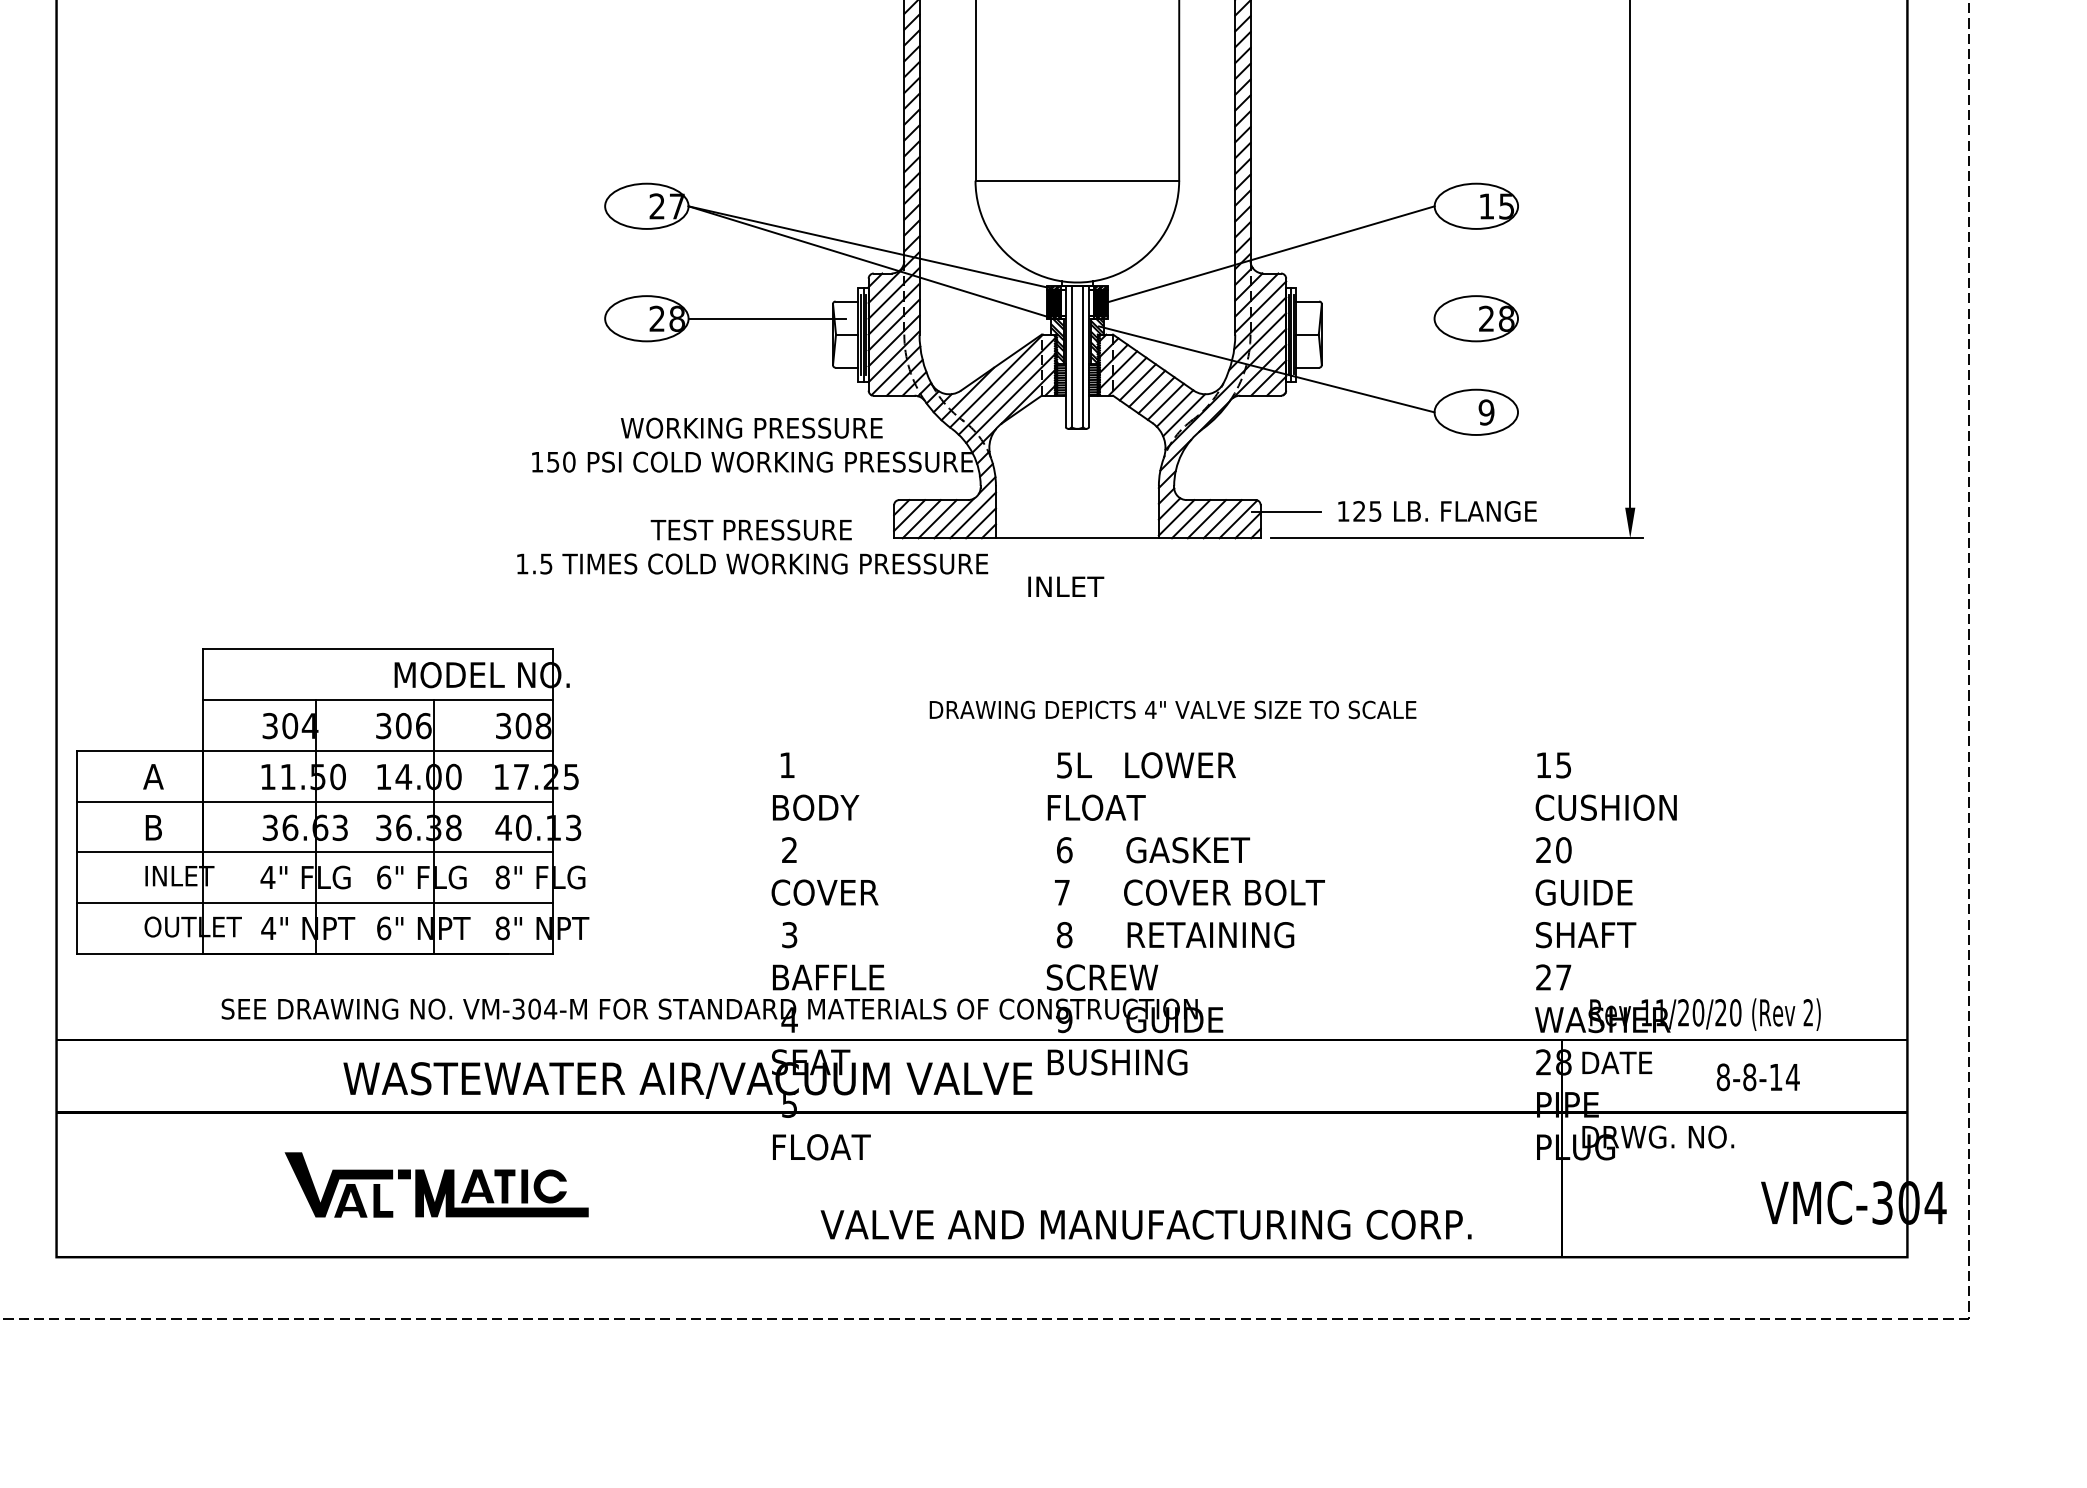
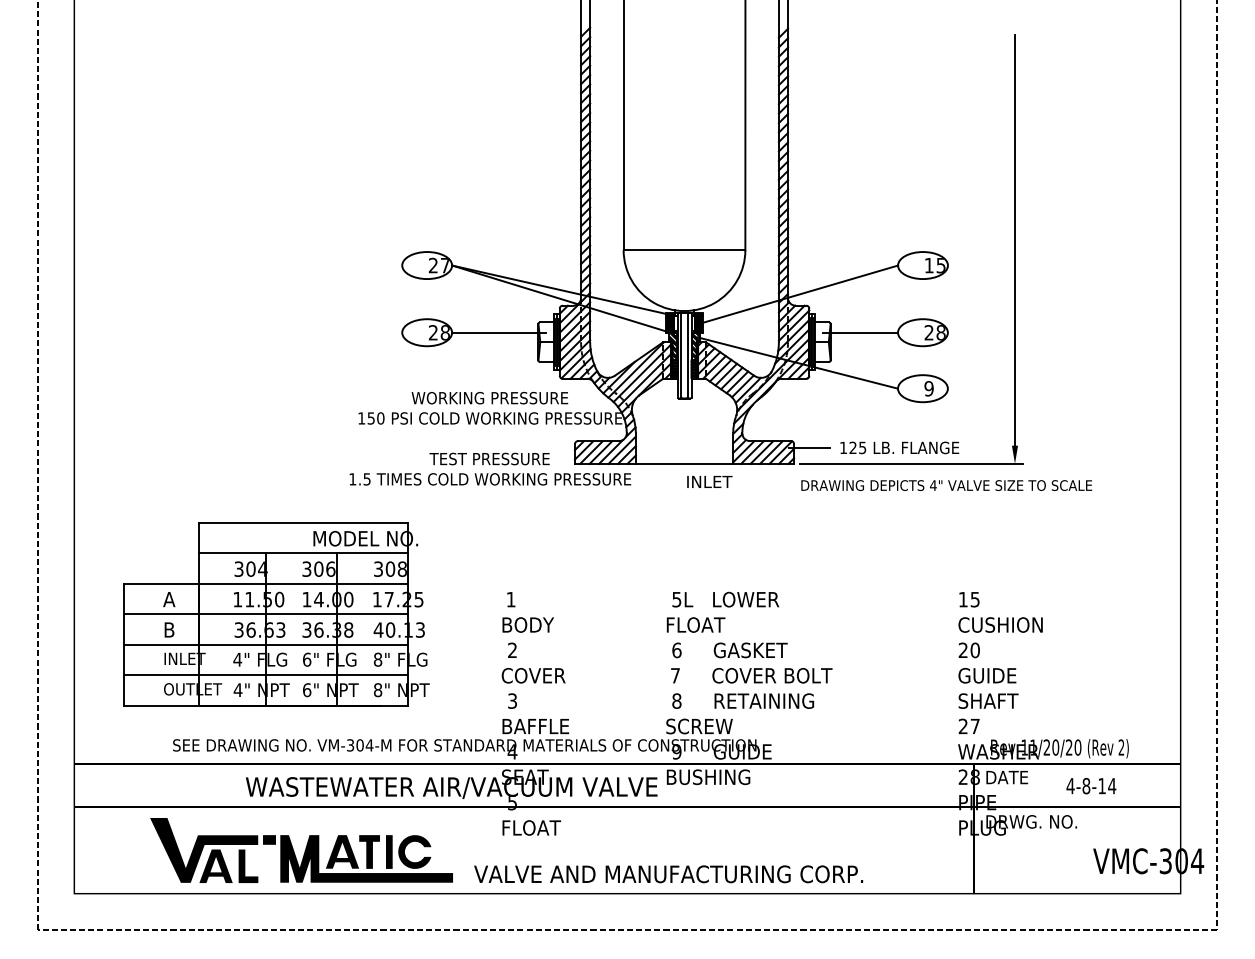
line: (1371, 318) -> (860, 332), added
text: (1065, 586) -> (709, 481), moved
text: (1172, 709) -> (946, 485), moved
part: (332, 801) -> (276, 614), moved
text: (1723, 1076) -> (1070, 785), 8-8-14 -> 4-8-14
part: (436, 1184) -> (301, 850), size x1.67
text: (1145, 1225) -> (668, 874), moved

